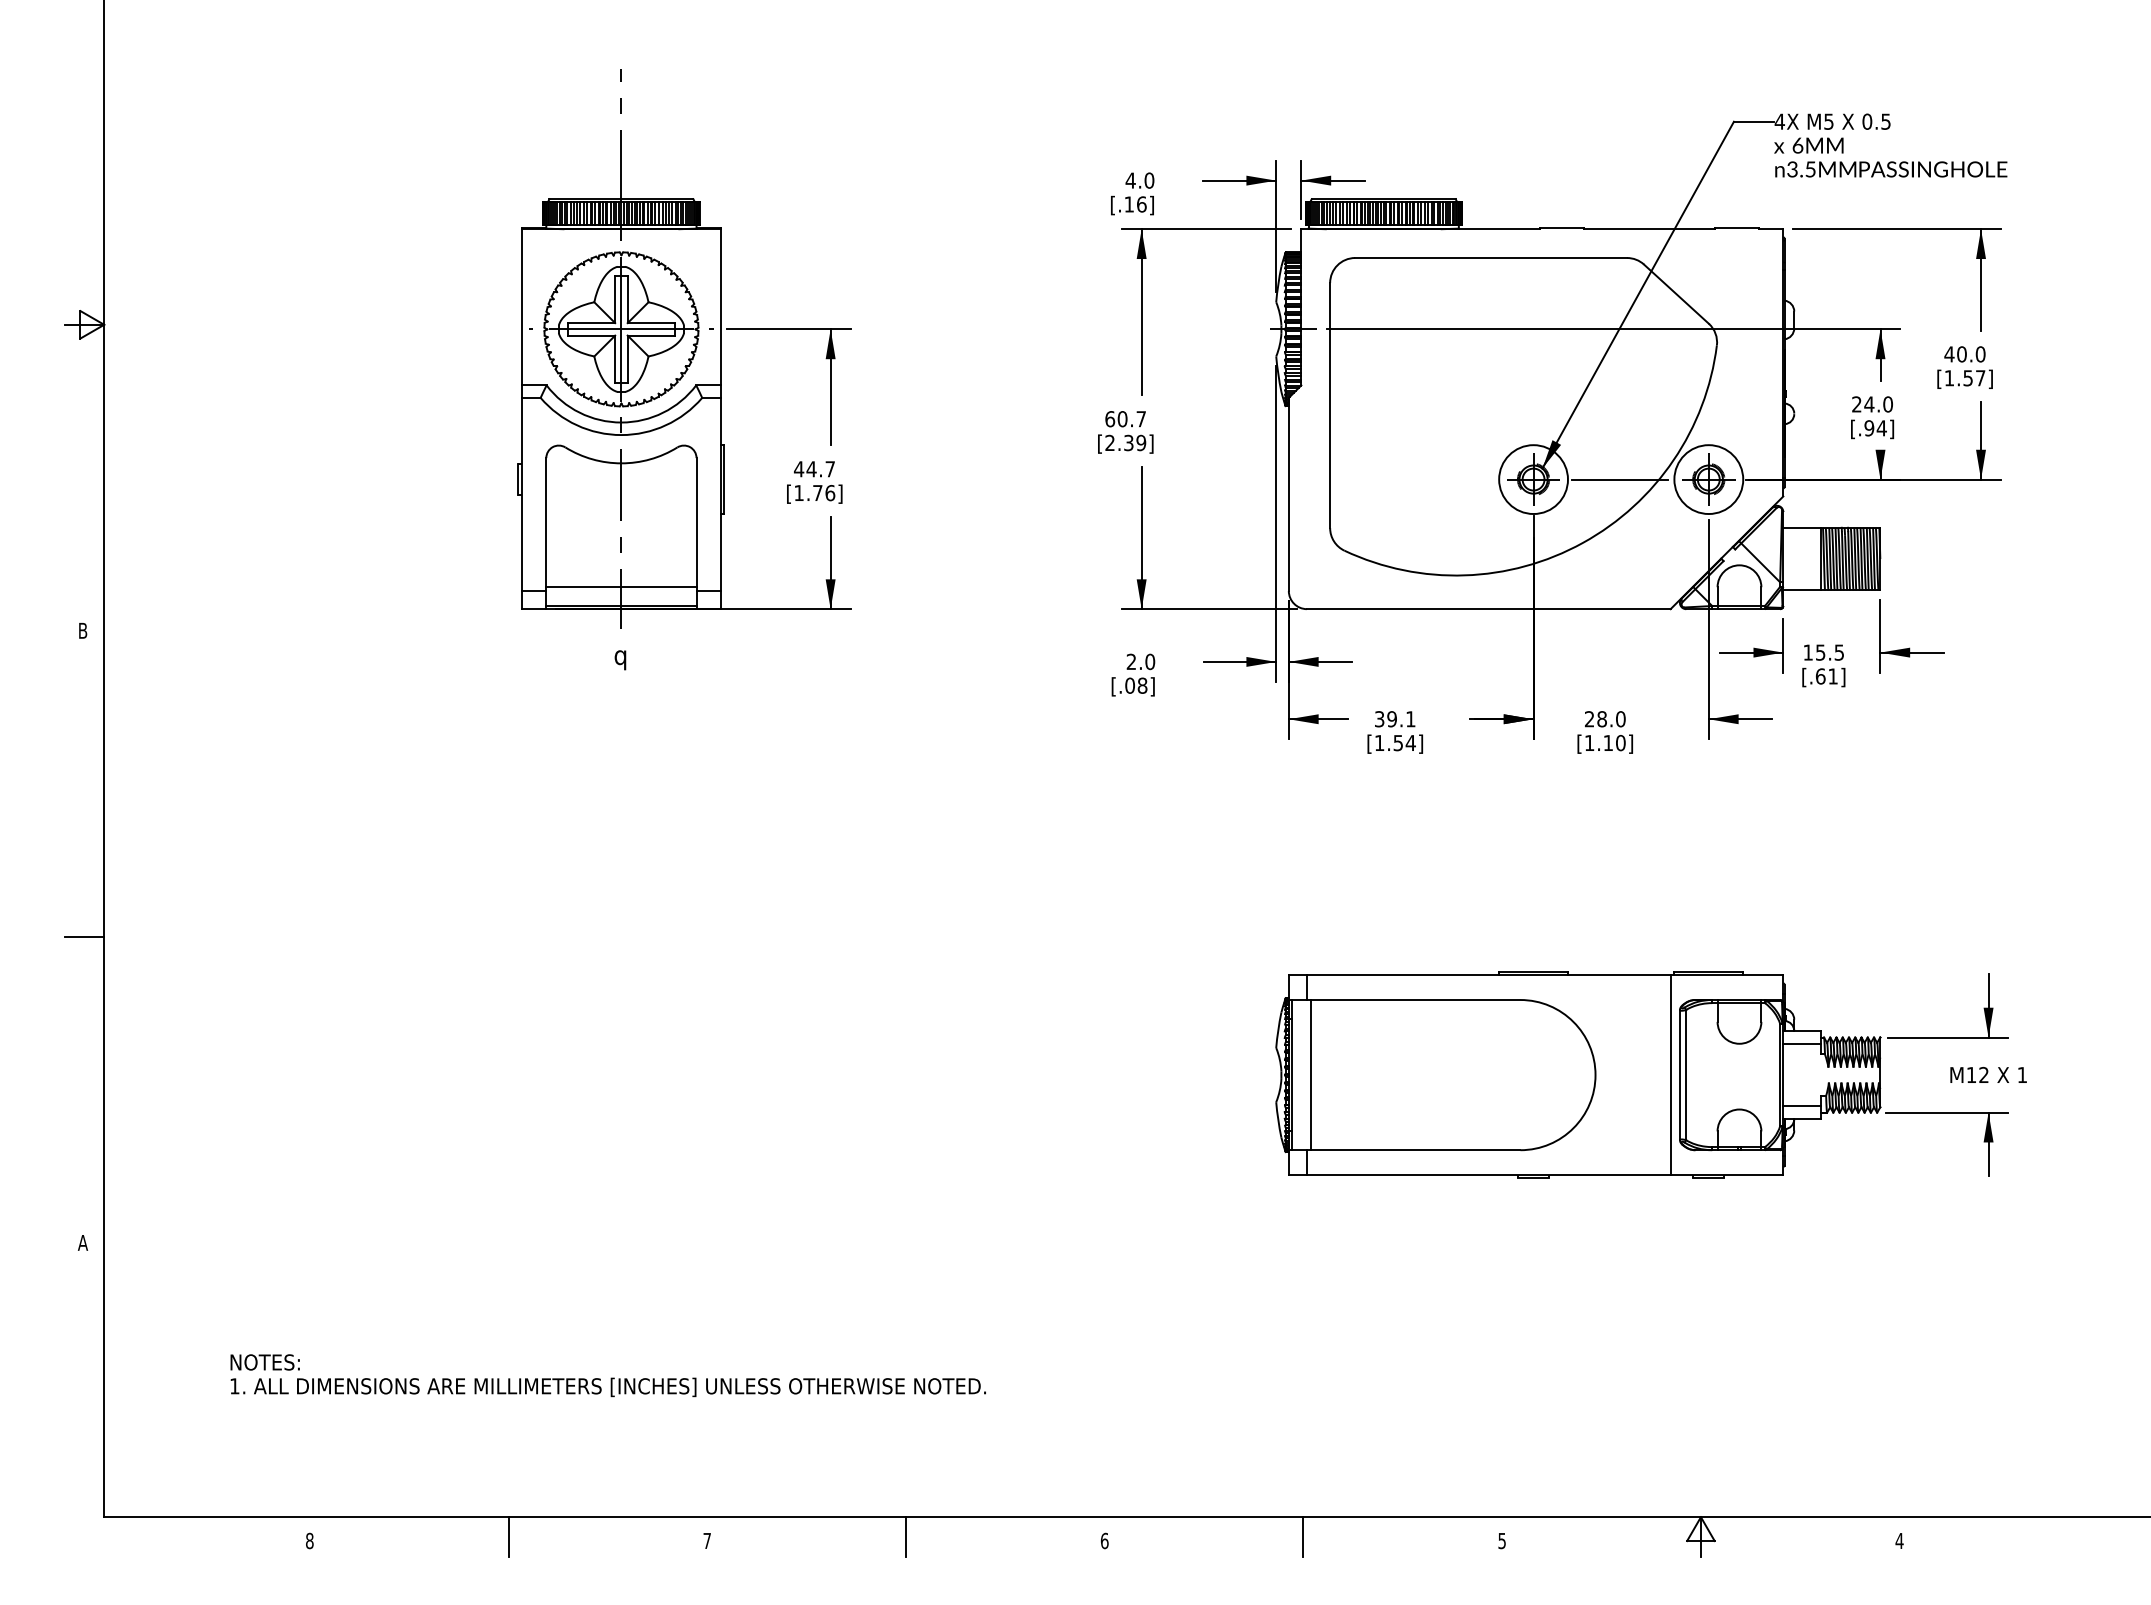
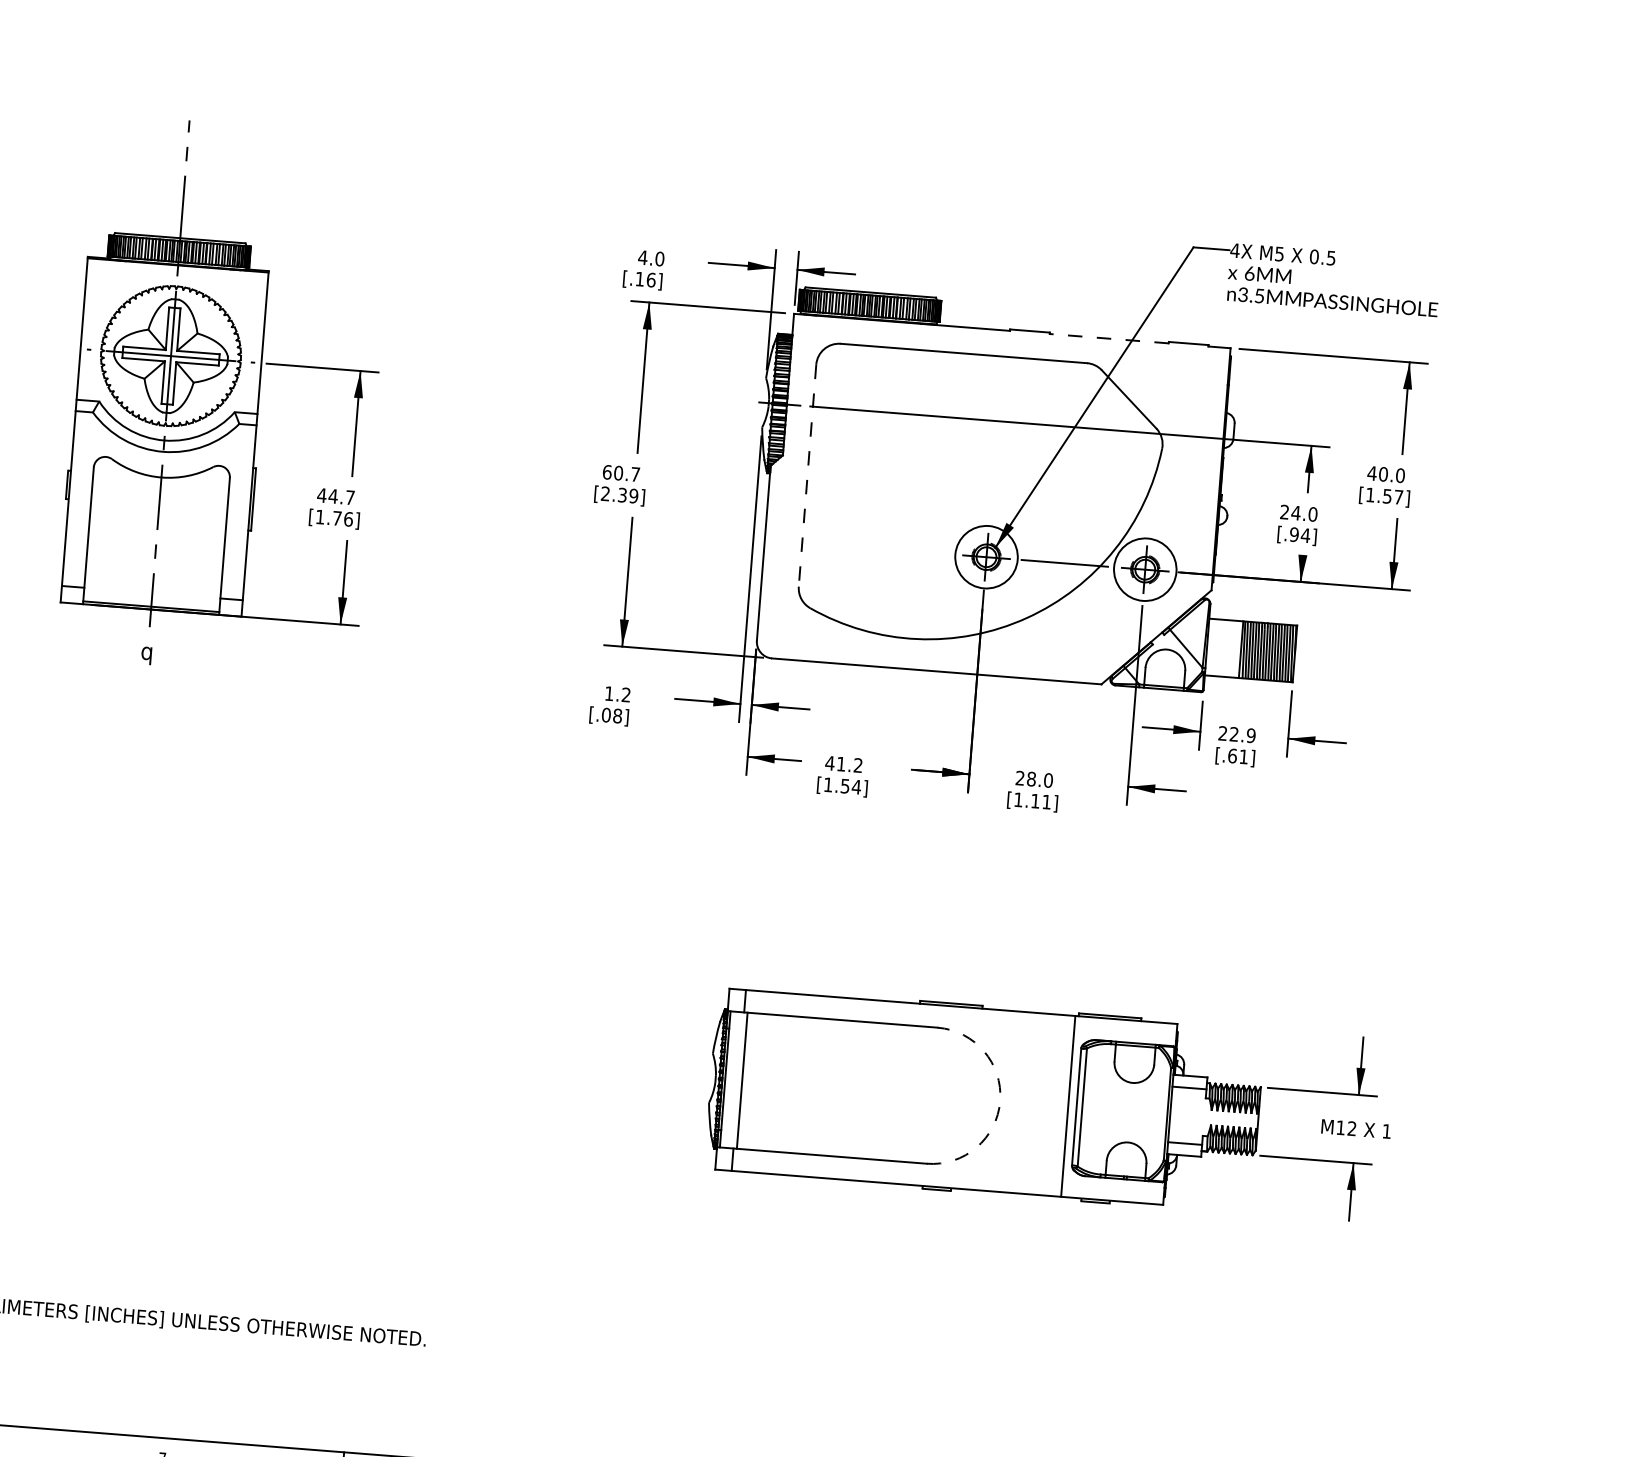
line: (1649, 229) -> (1109, 338), solid -> dashed
line: (1330, 405) -> (807, 475), solid -> dashed
line: (621, 587) -> (152, 589), removed
text: (1823, 652) -> (1236, 734), 15.5 -> 22.9
text: (1140, 661) -> (617, 693), 2.0 -> 1.2
text: (1394, 719) -> (843, 764), 39.1 -> 41.2
text: (1620, 743) -> (1046, 802), [1.10] -> [1.11]
arc: (1595, 1075) -> (1000, 1101), solid -> dashed

